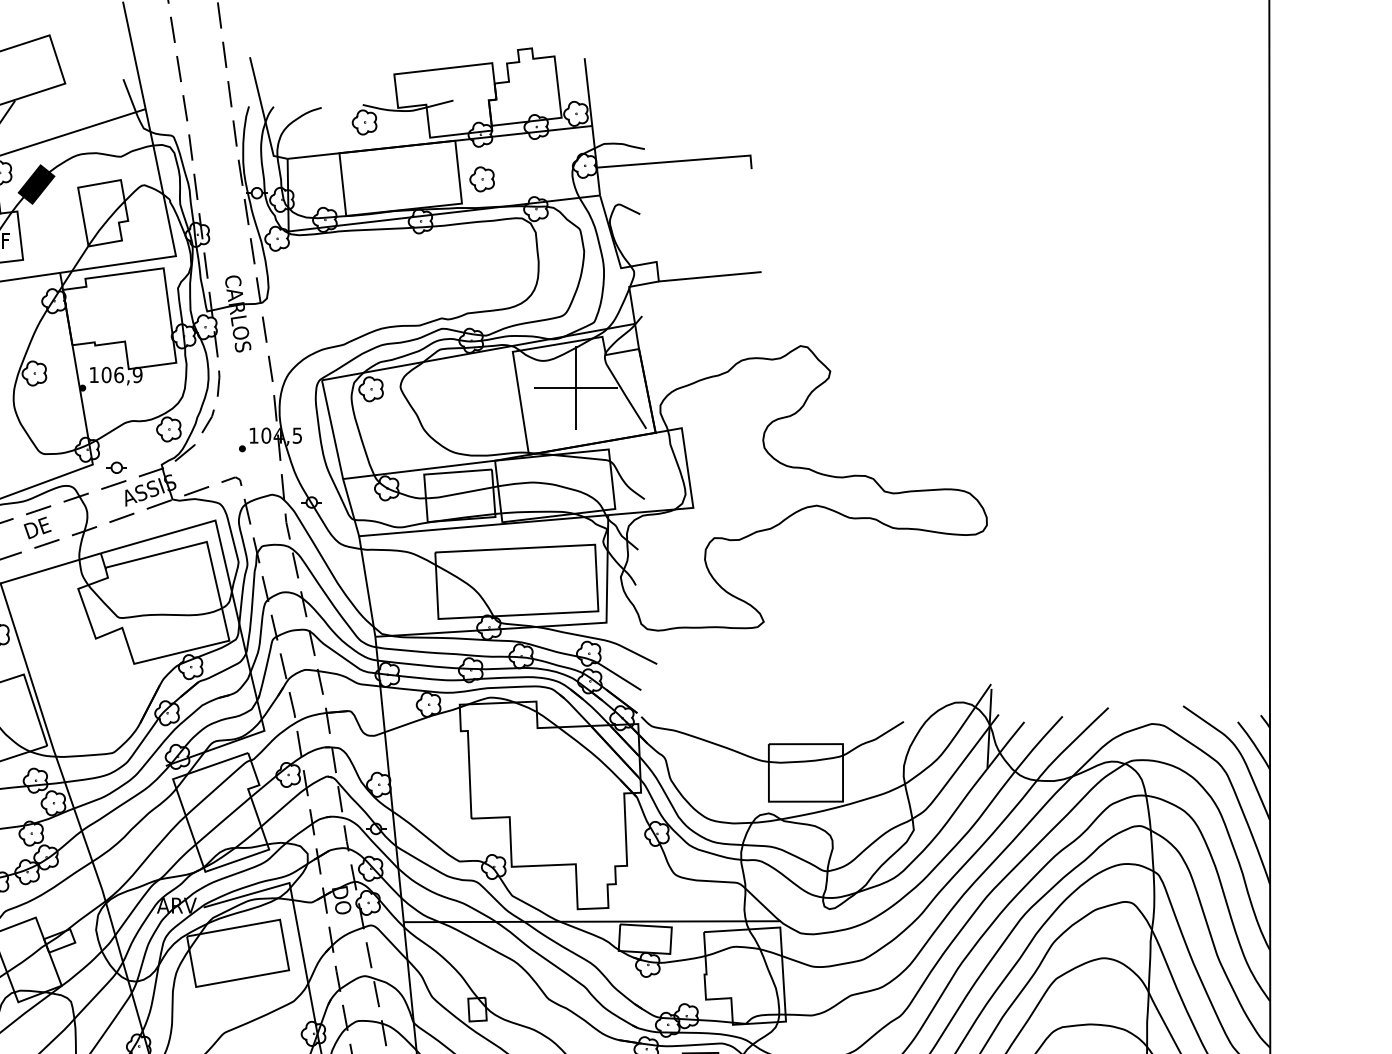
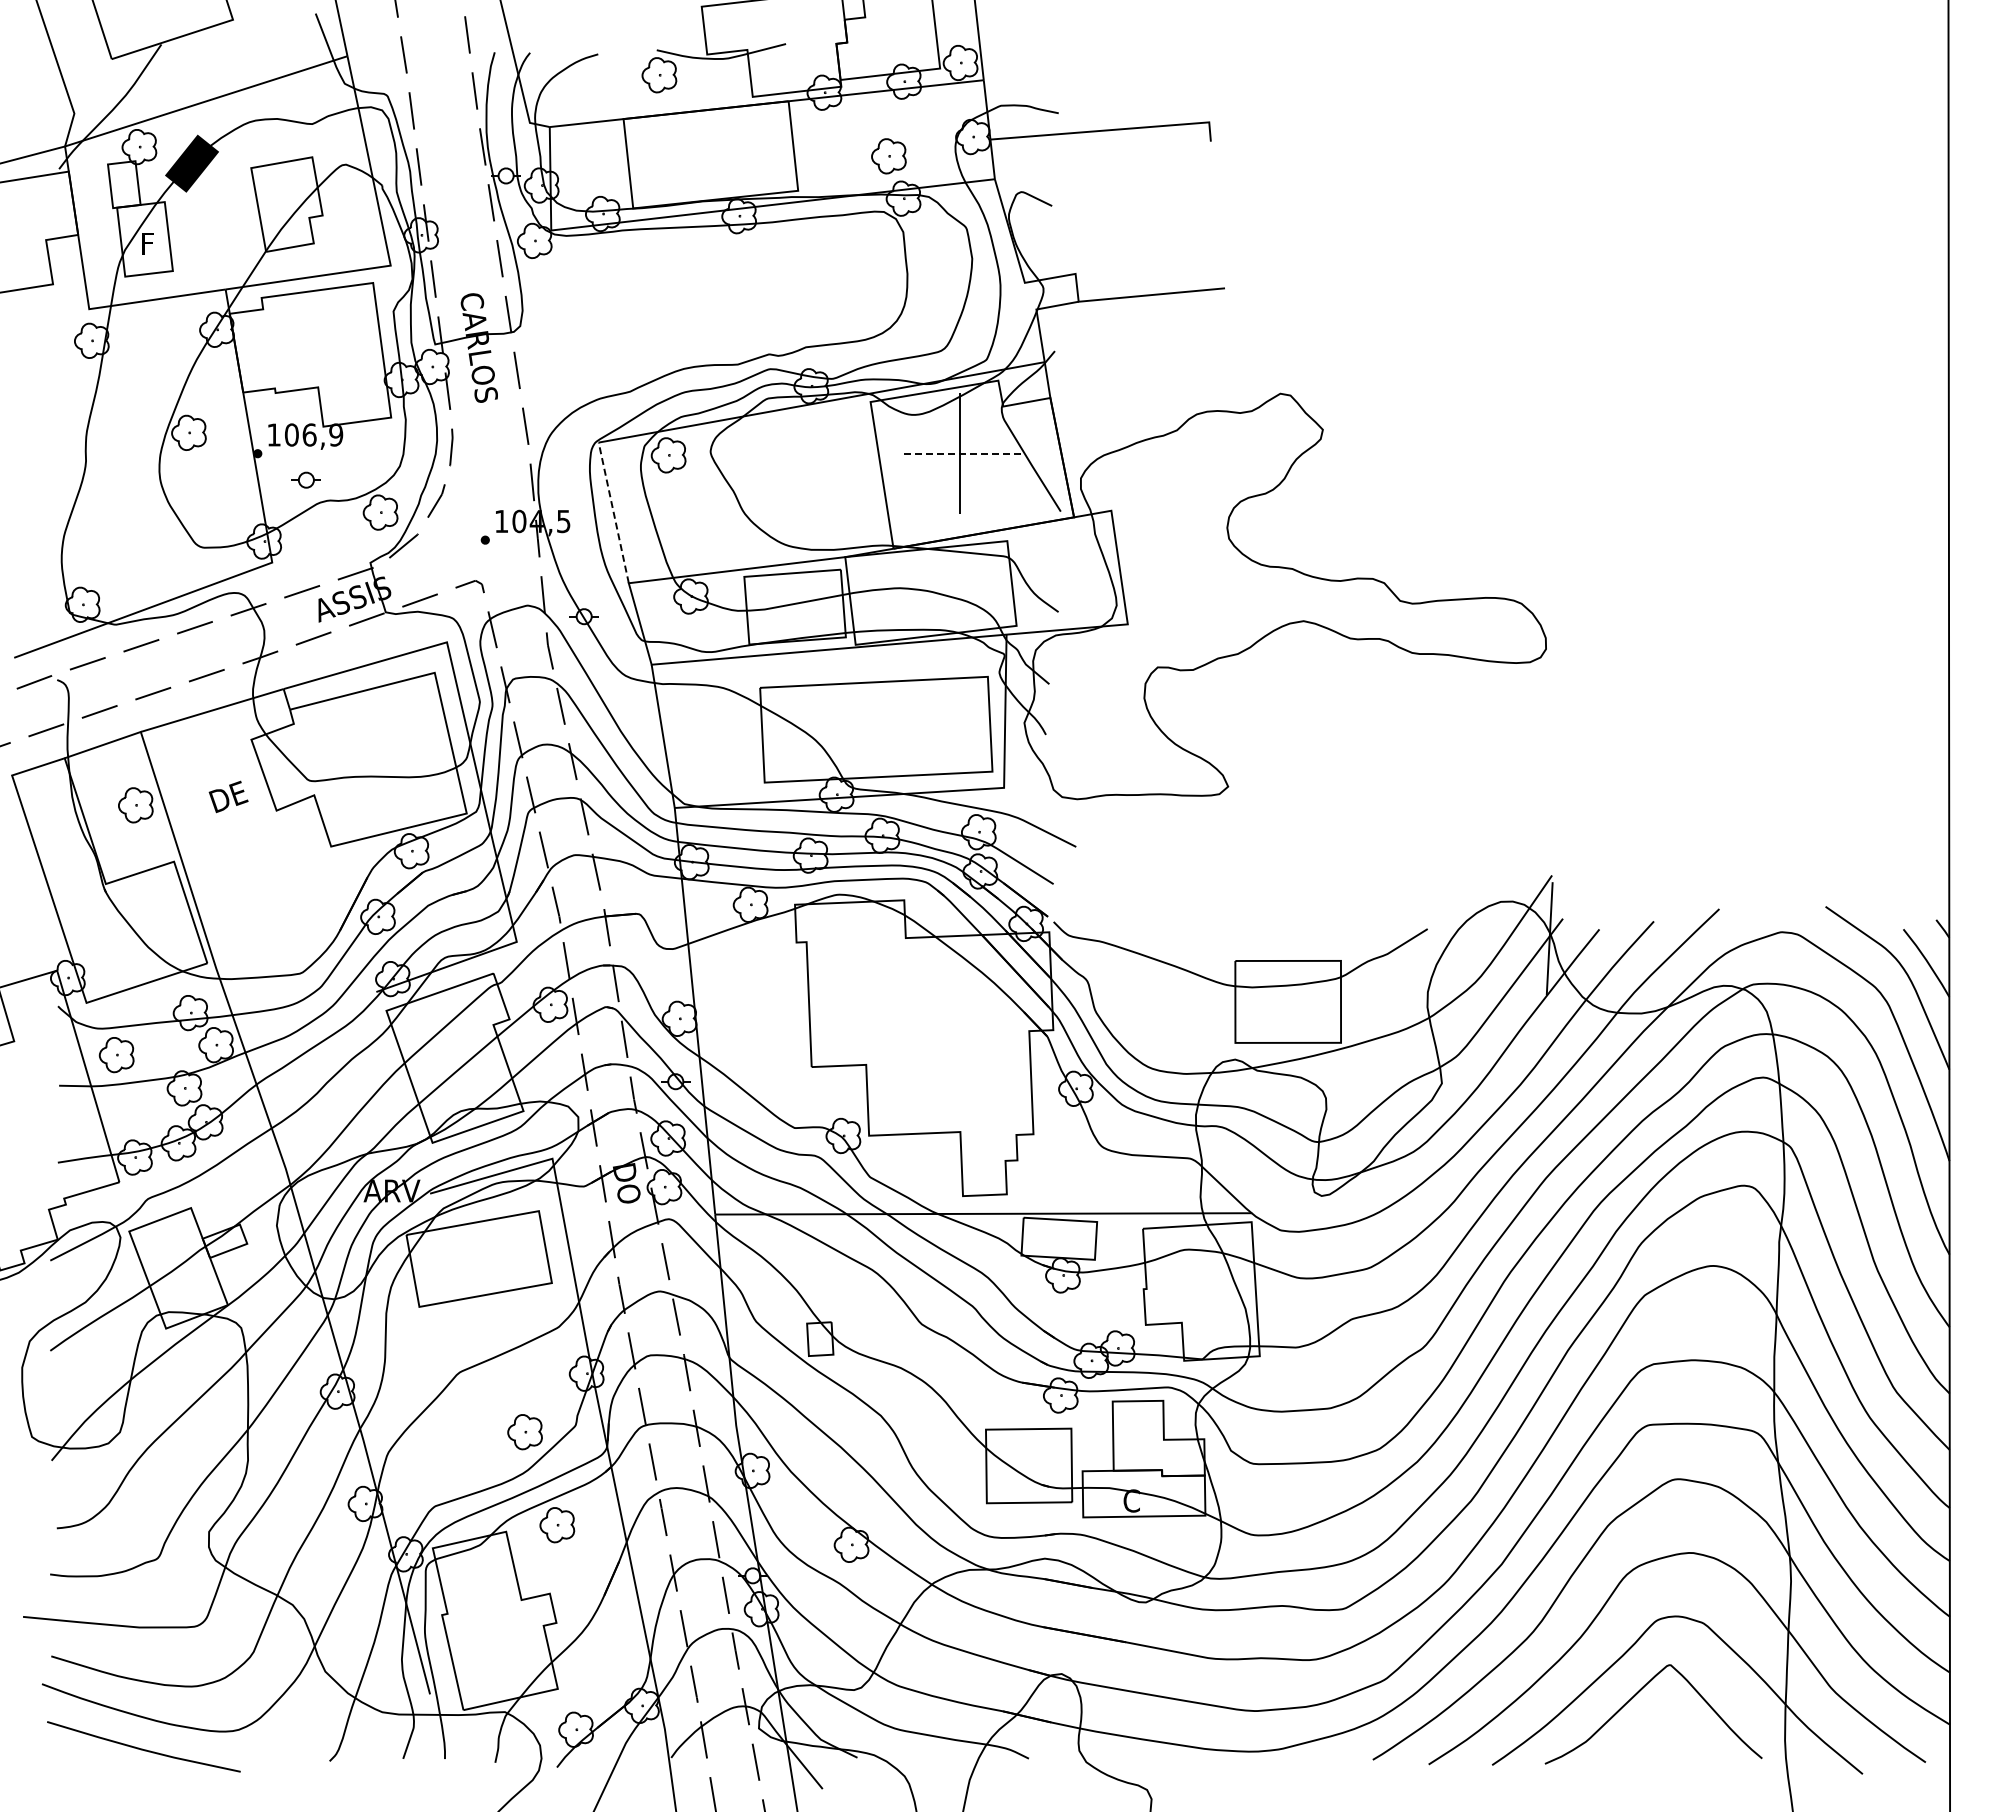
part: (481, 179) -> (888, 156), moved
line: (575, 387) -> (959, 453), solid -> dashed
line: (332, 429) -> (613, 512), solid -> dashed
part: (116, 467) -> (305, 479), moved
text: (37, 527) -> (228, 796), moved

